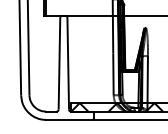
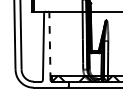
line: (67, 63) -> (49, 46), solid -> dashed

